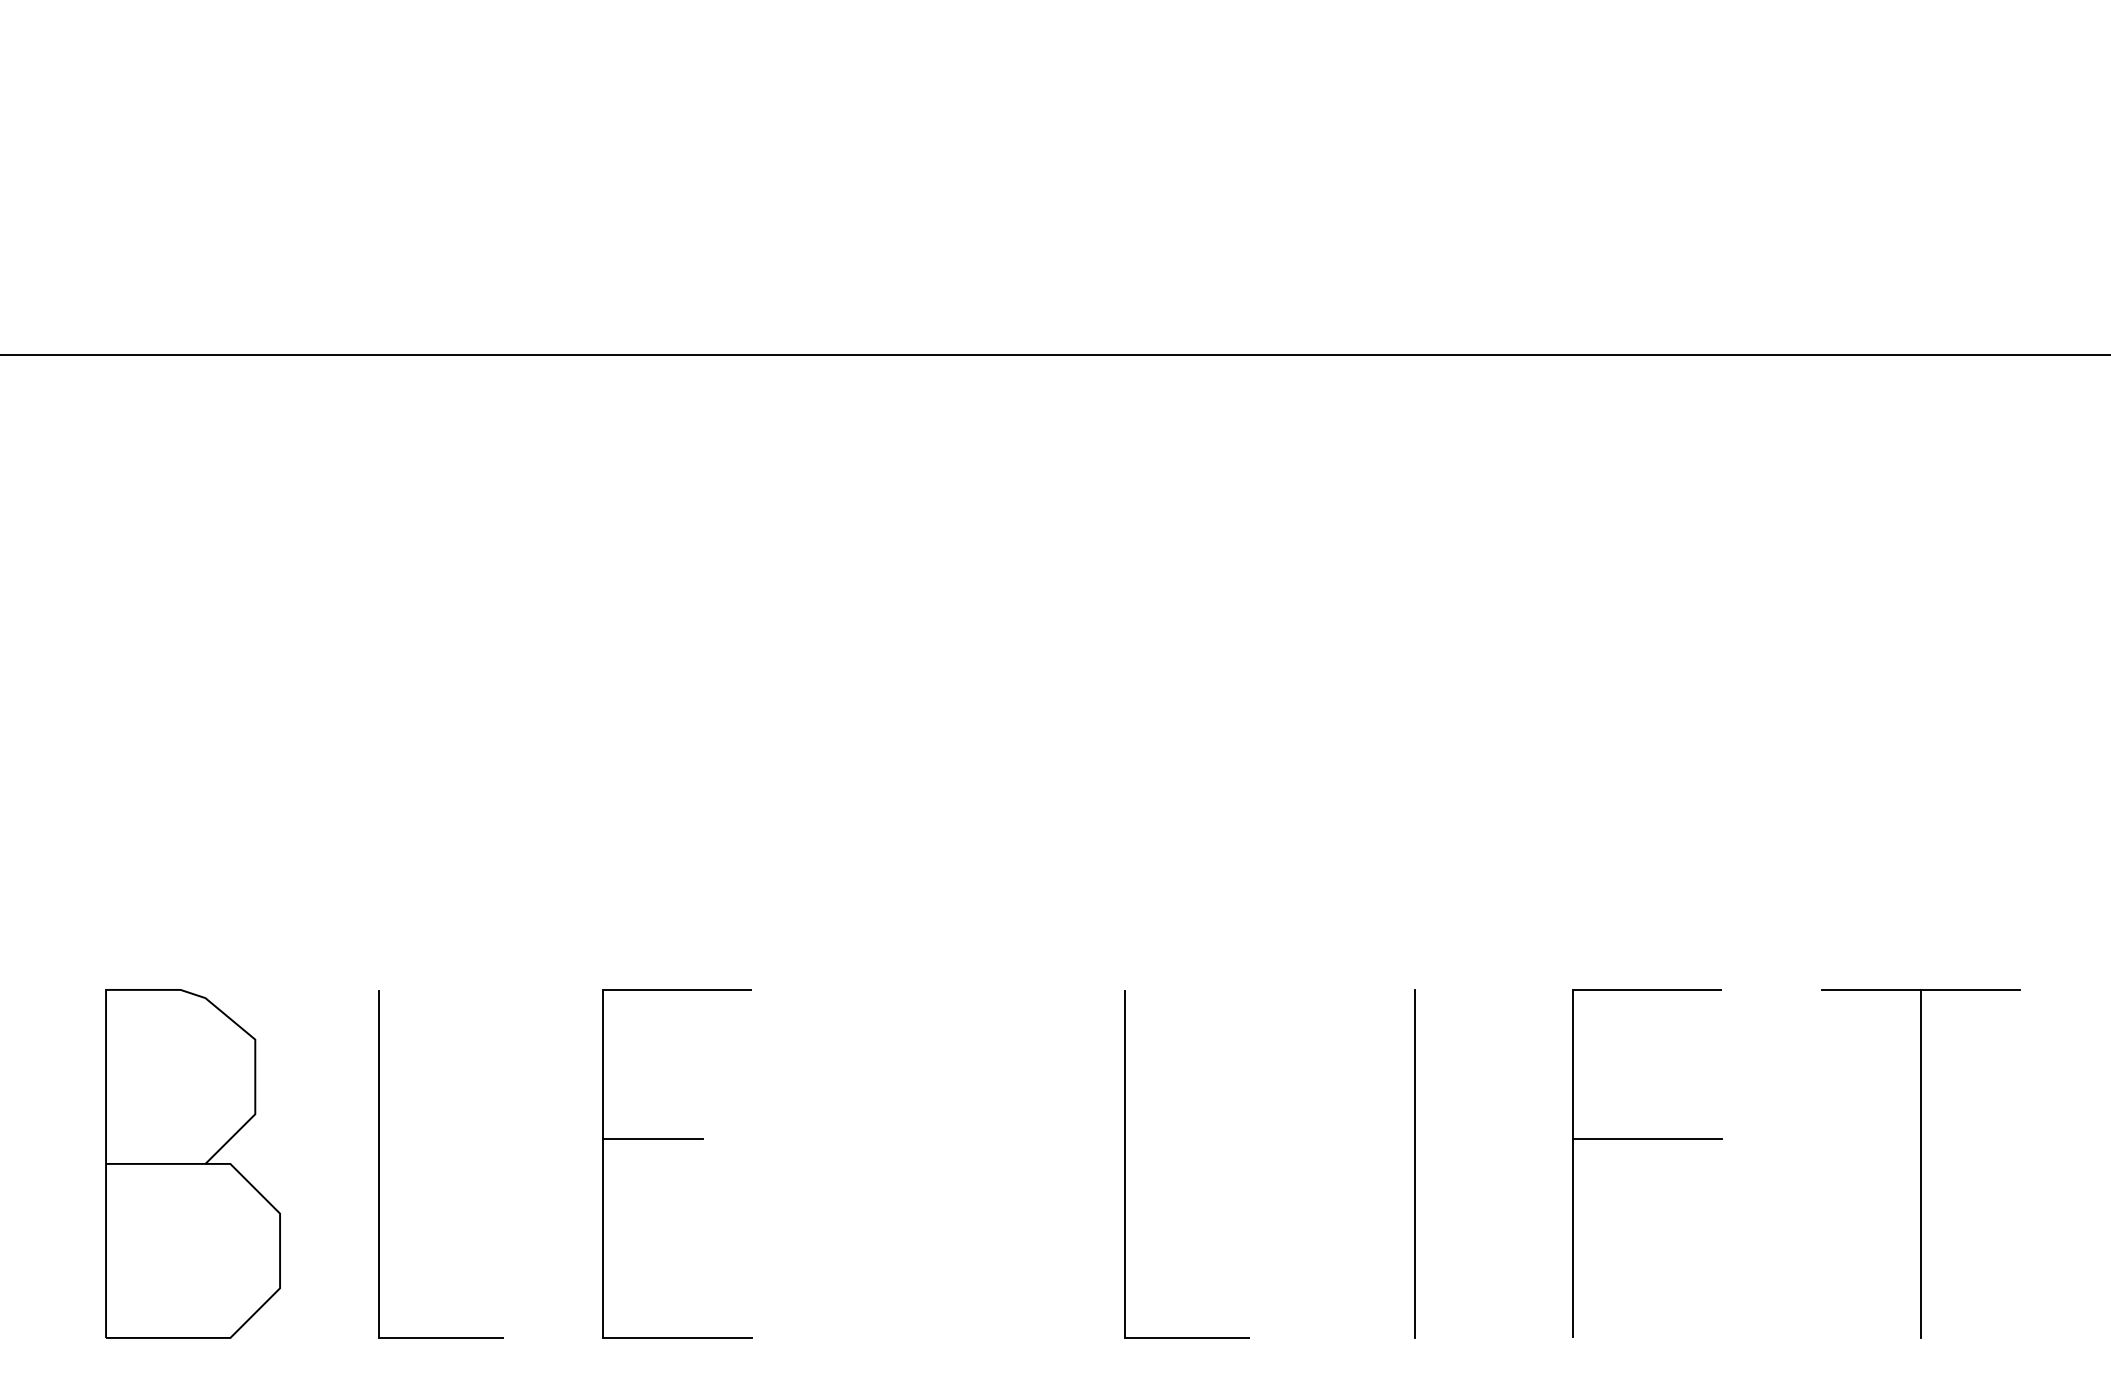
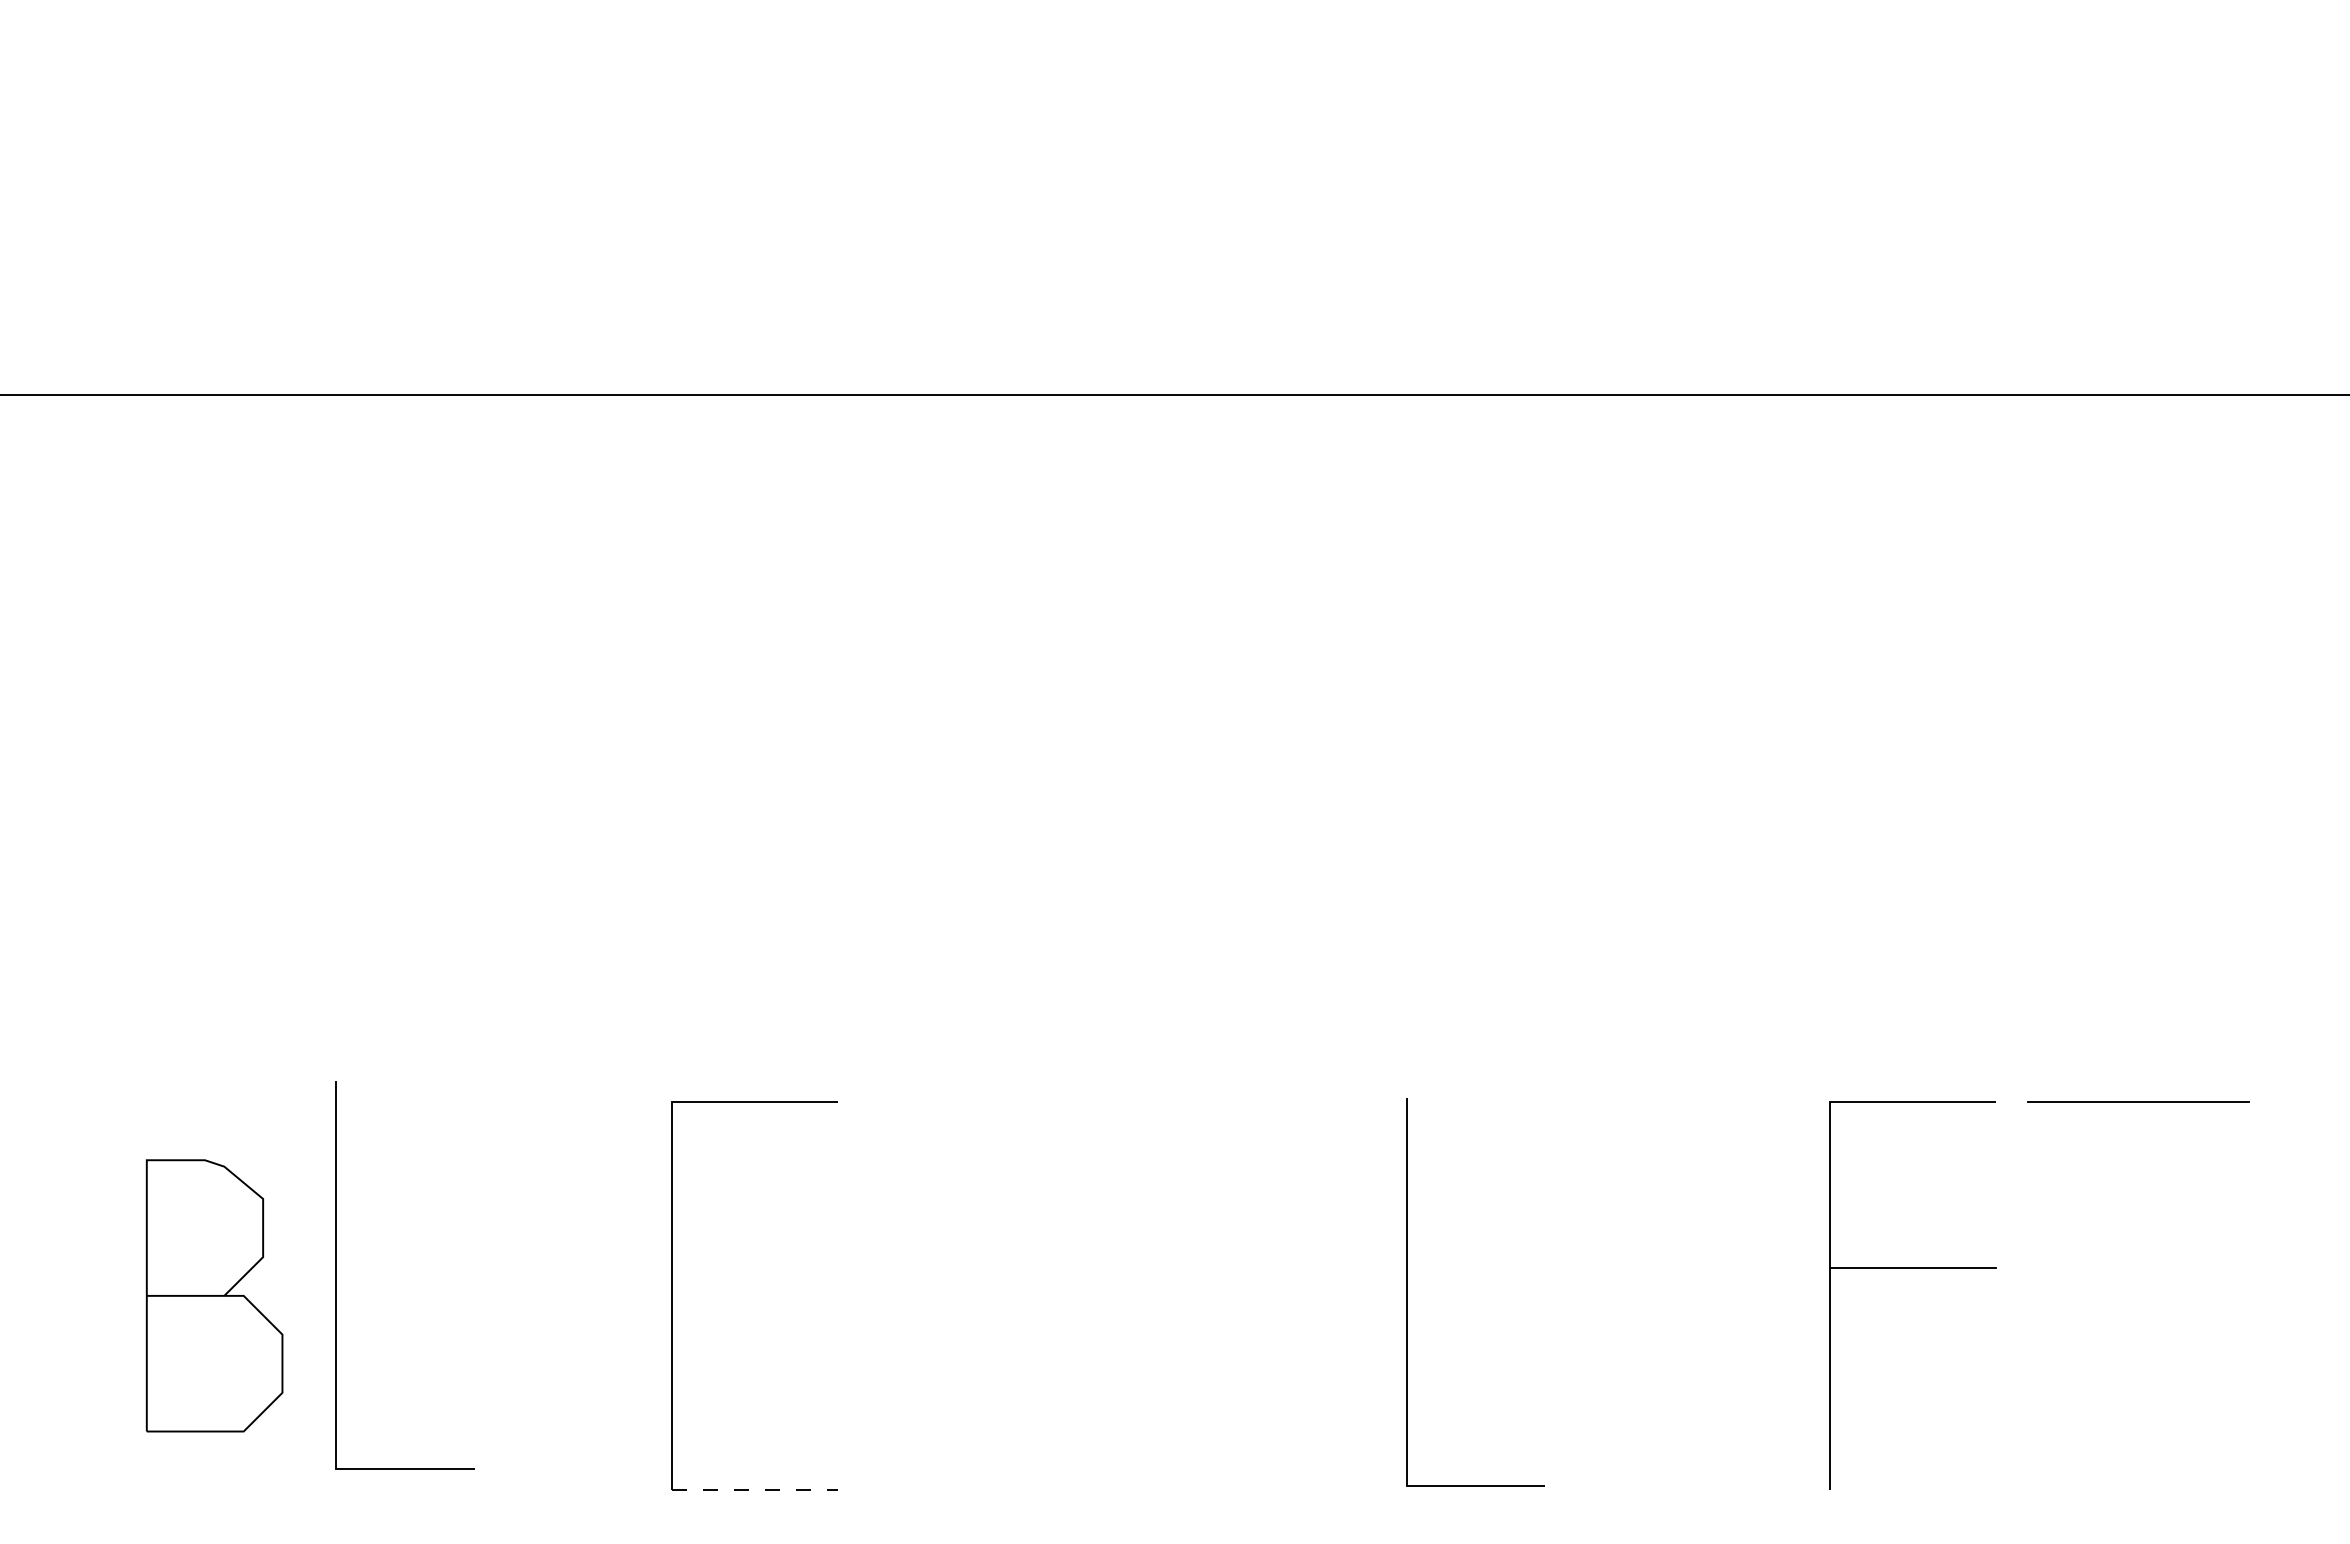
line: (652, 1139) -> (726, 1268), removed
part: (1646, 1139) -> (1912, 1268), moved
part: (192, 1163) -> (214, 1295), size x0.7
line: (1415, 1163) -> (1575, 1295), removed
line: (1920, 1163) -> (2138, 1295), removed
line: (379, 1164) -> (336, 1275), moved
line: (1126, 1164) -> (1407, 1292), moved
line: (678, 1337) -> (755, 1489), solid -> dashed

